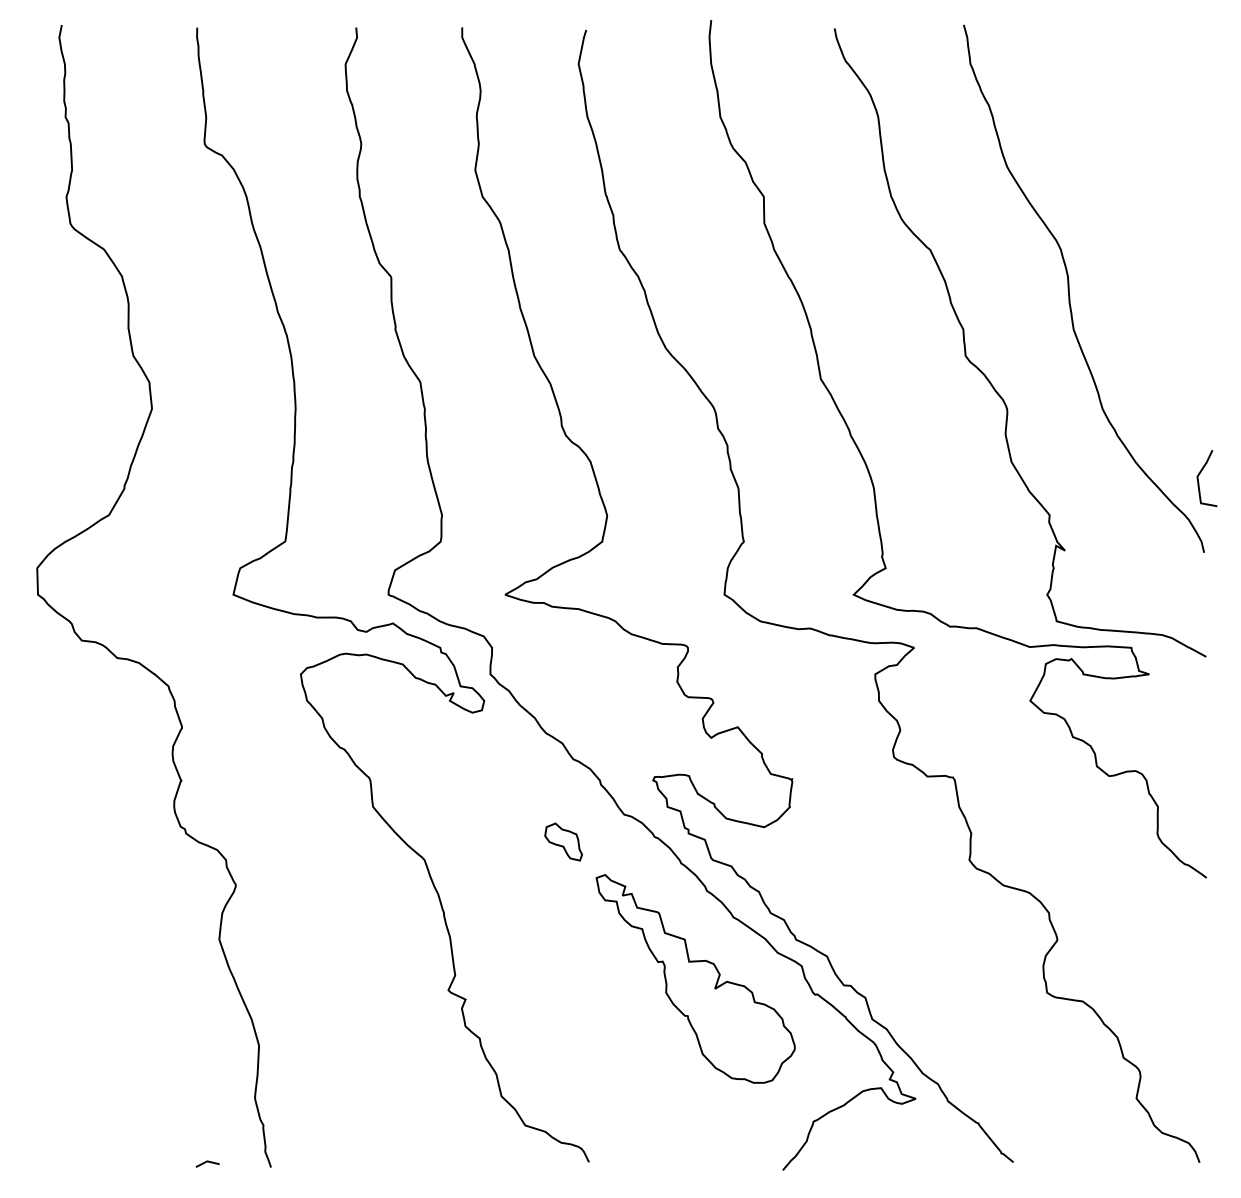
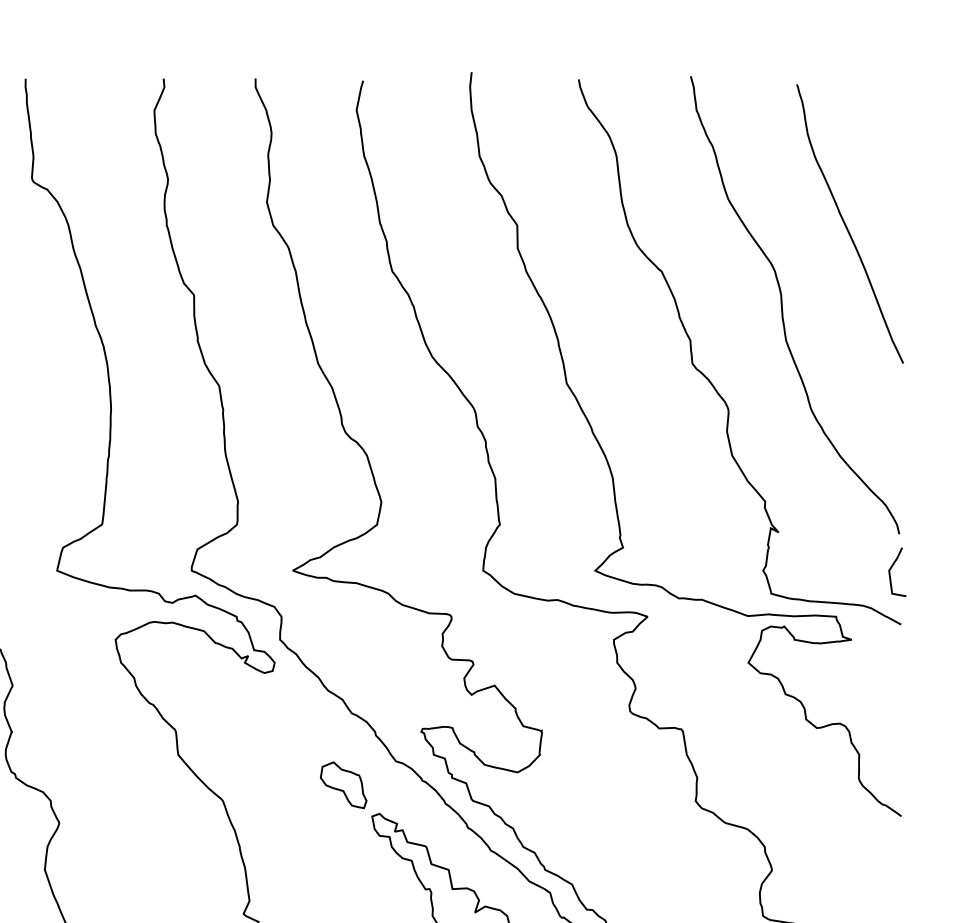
curve: (1143, 196) -> (846, 225), added
curve: (1199, 475) -> (890, 569), moved
part: (563, 841) -> (343, 784), size x1.43

